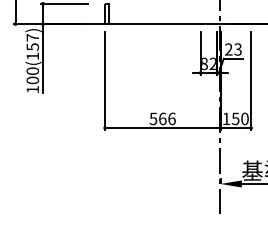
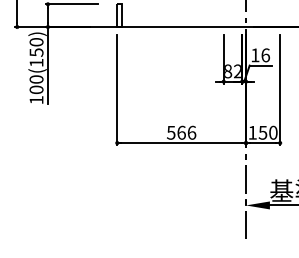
text: (32, 37) -> (36, 41), 100(157) -> 100(150)
text: (233, 49) -> (260, 55), 23 -> 16

